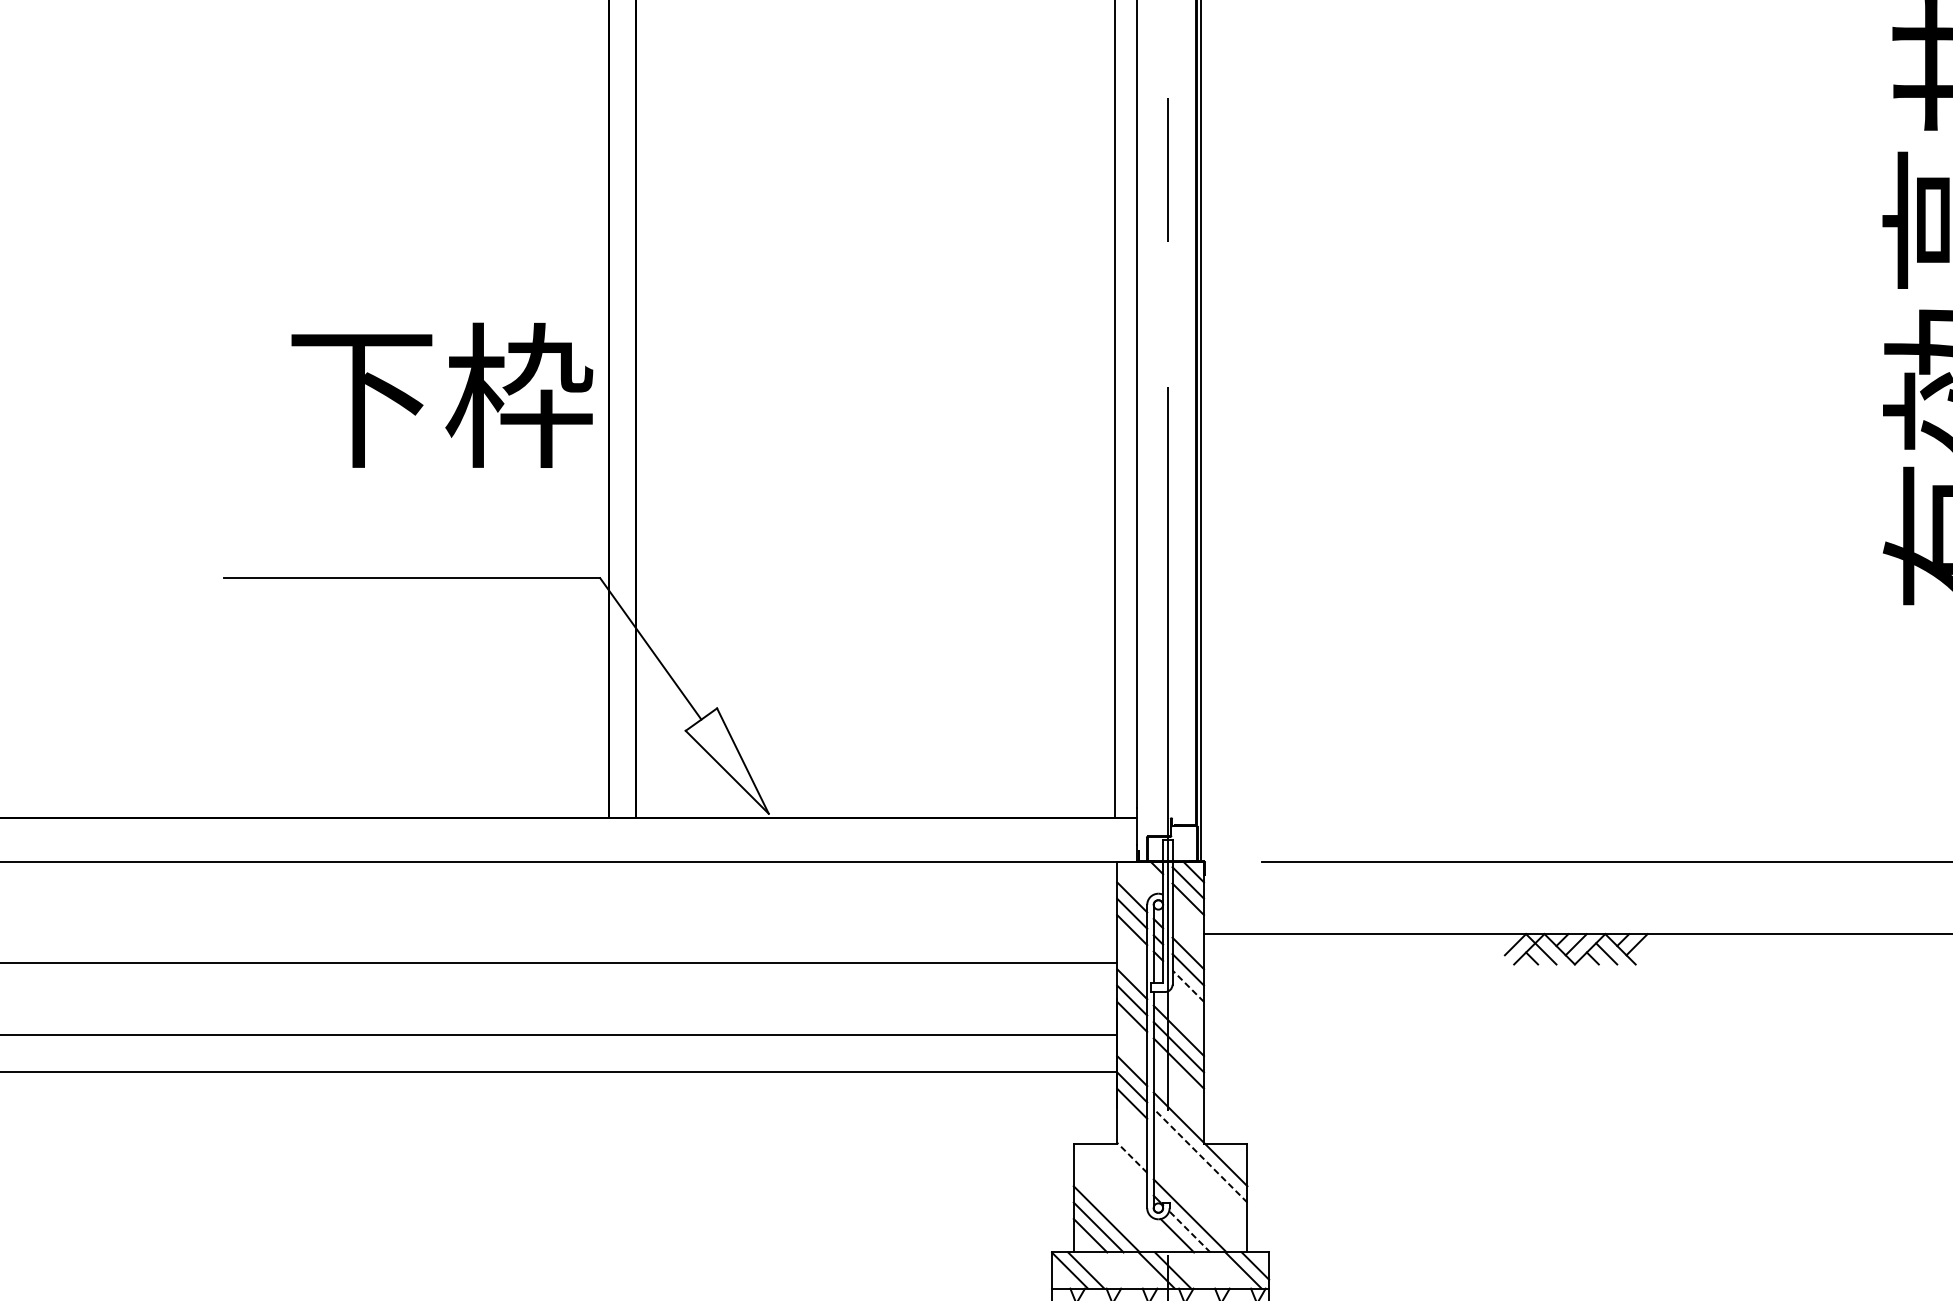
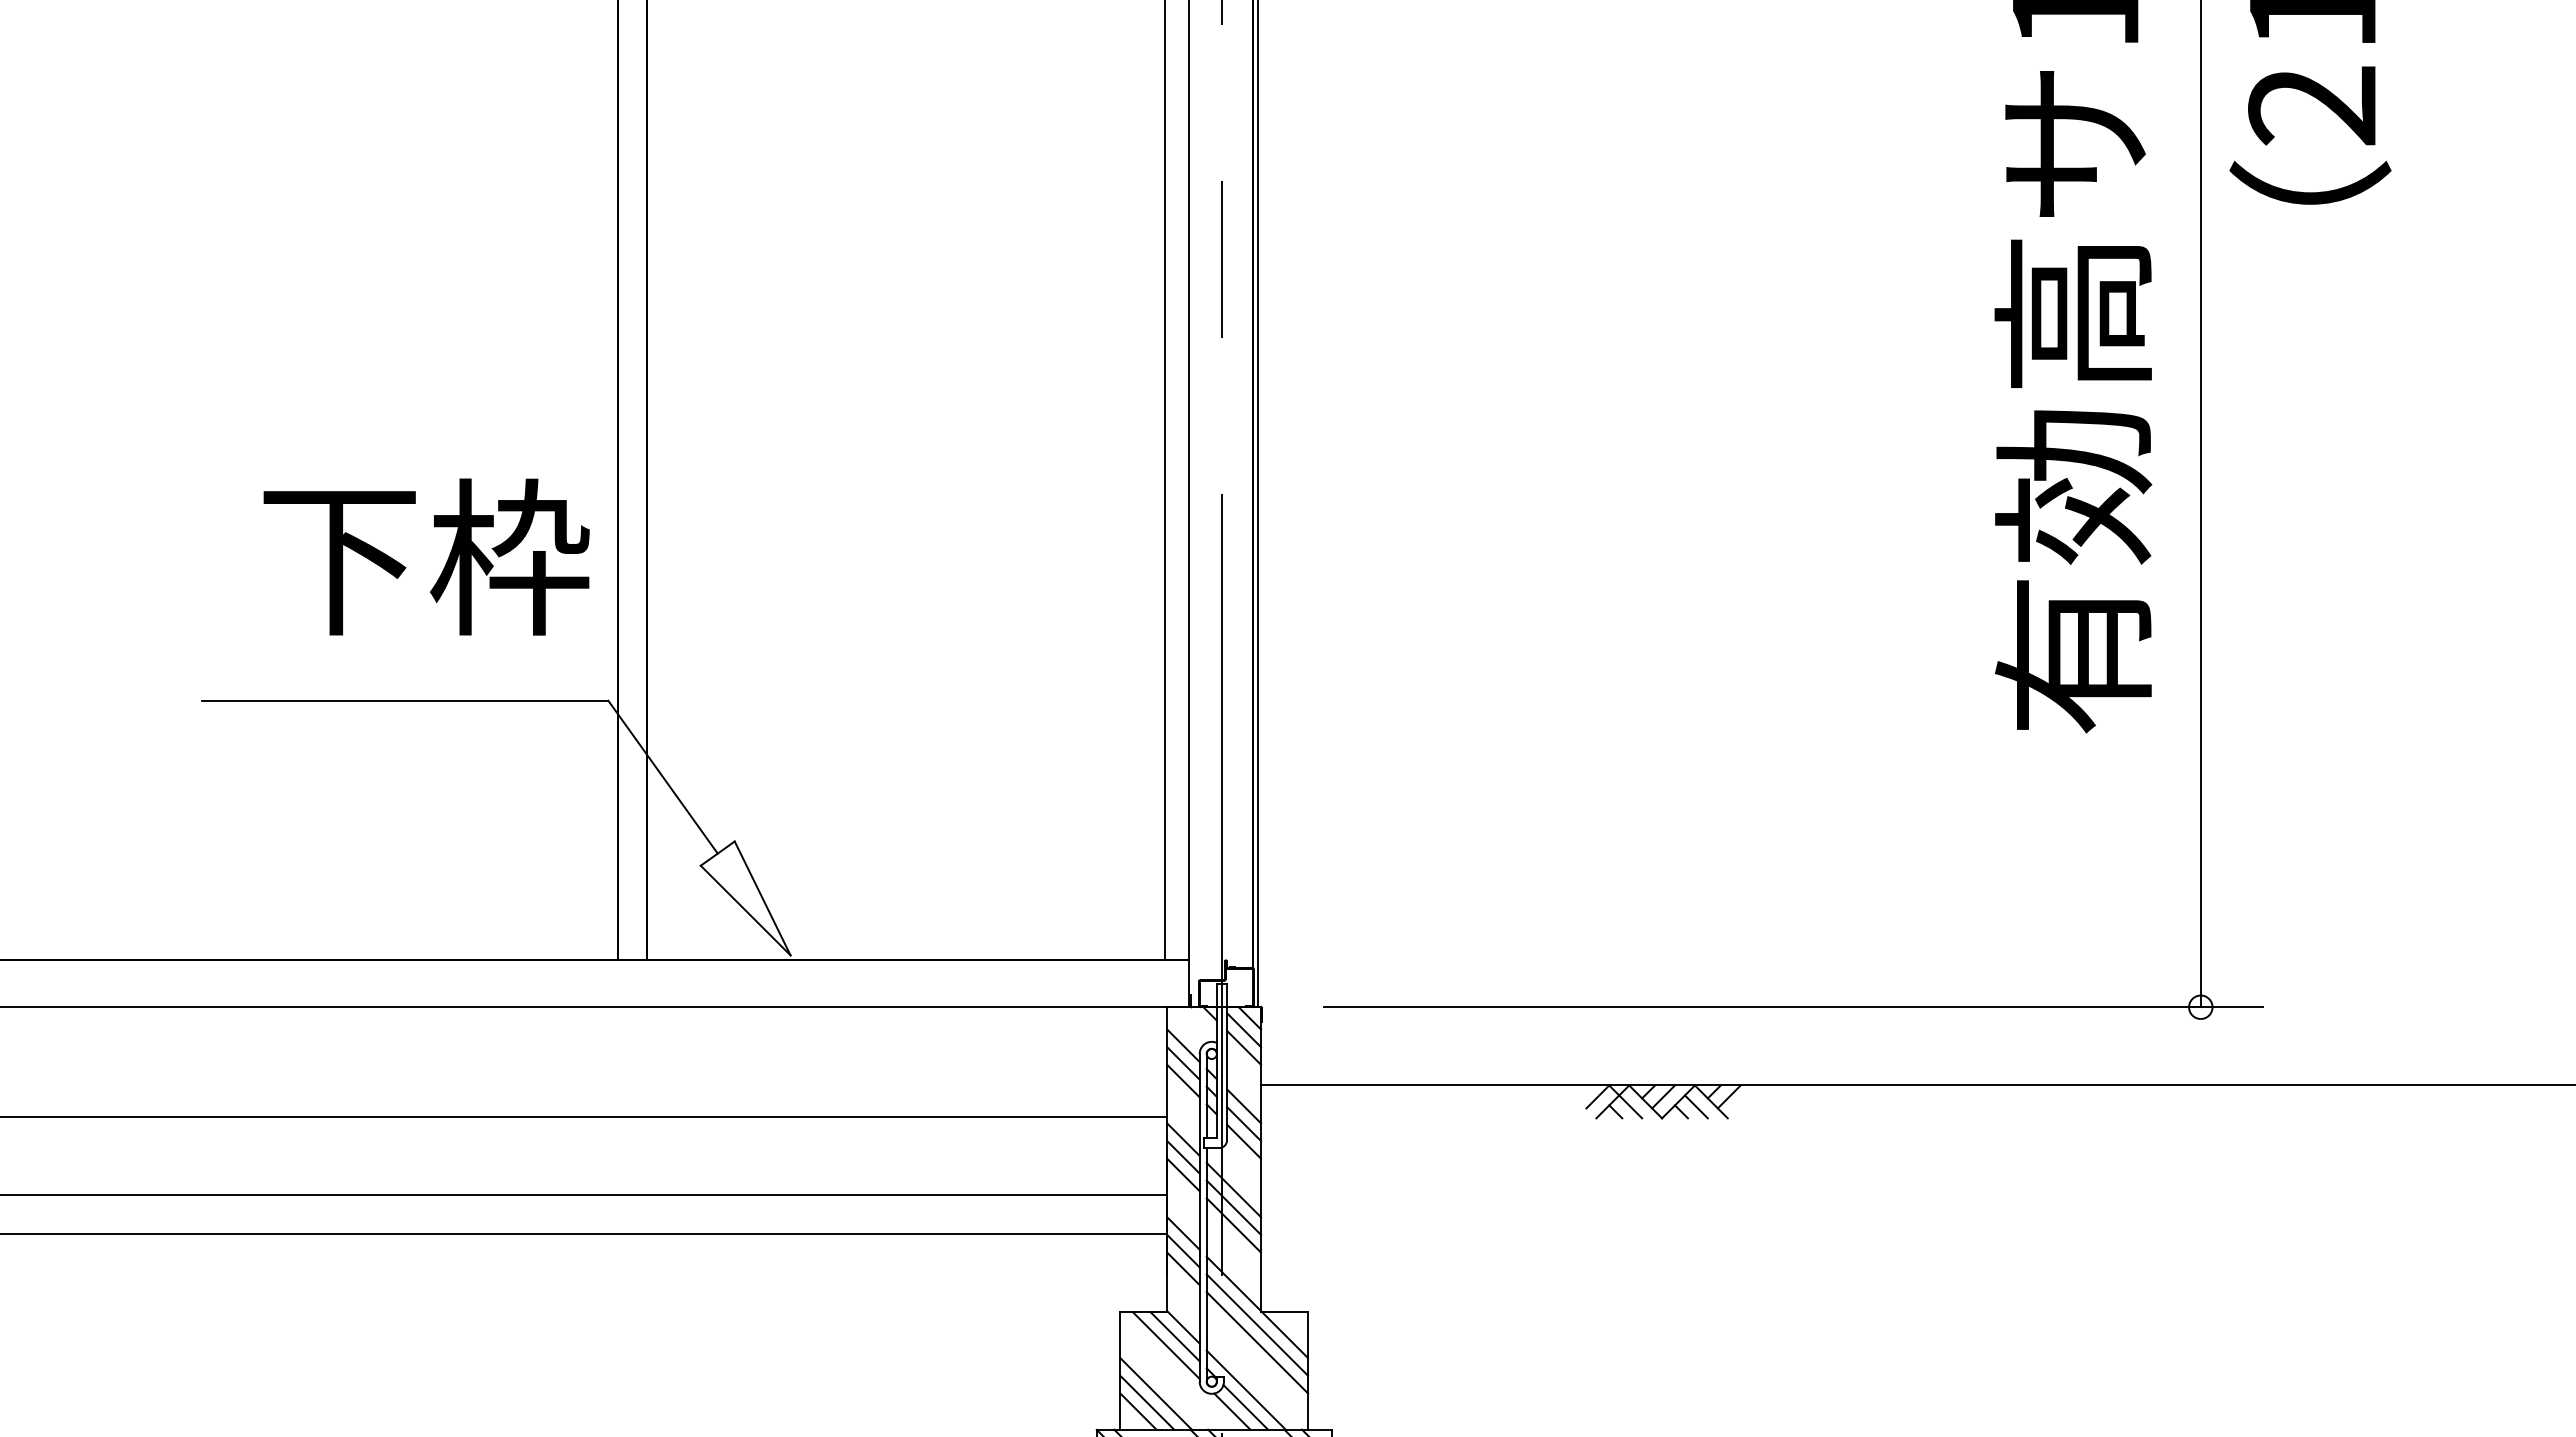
text: (442, 394) -> (426, 556), moved
line: (1187, 985) -> (1243, 1141), dashed -> solid
line: (1200, 1156) -> (1257, 1325), dashed -> solid
line: (1132, 1157) -> (1183, 1327), dashed -> solid
line: (1123, 1166) -> (1174, 1336), added
line: (1200, 1171) -> (1257, 1342), added
line: (1116, 1174) -> (1166, 1345), added
line: (1189, 1231) -> (1245, 1407), dashed -> solid

